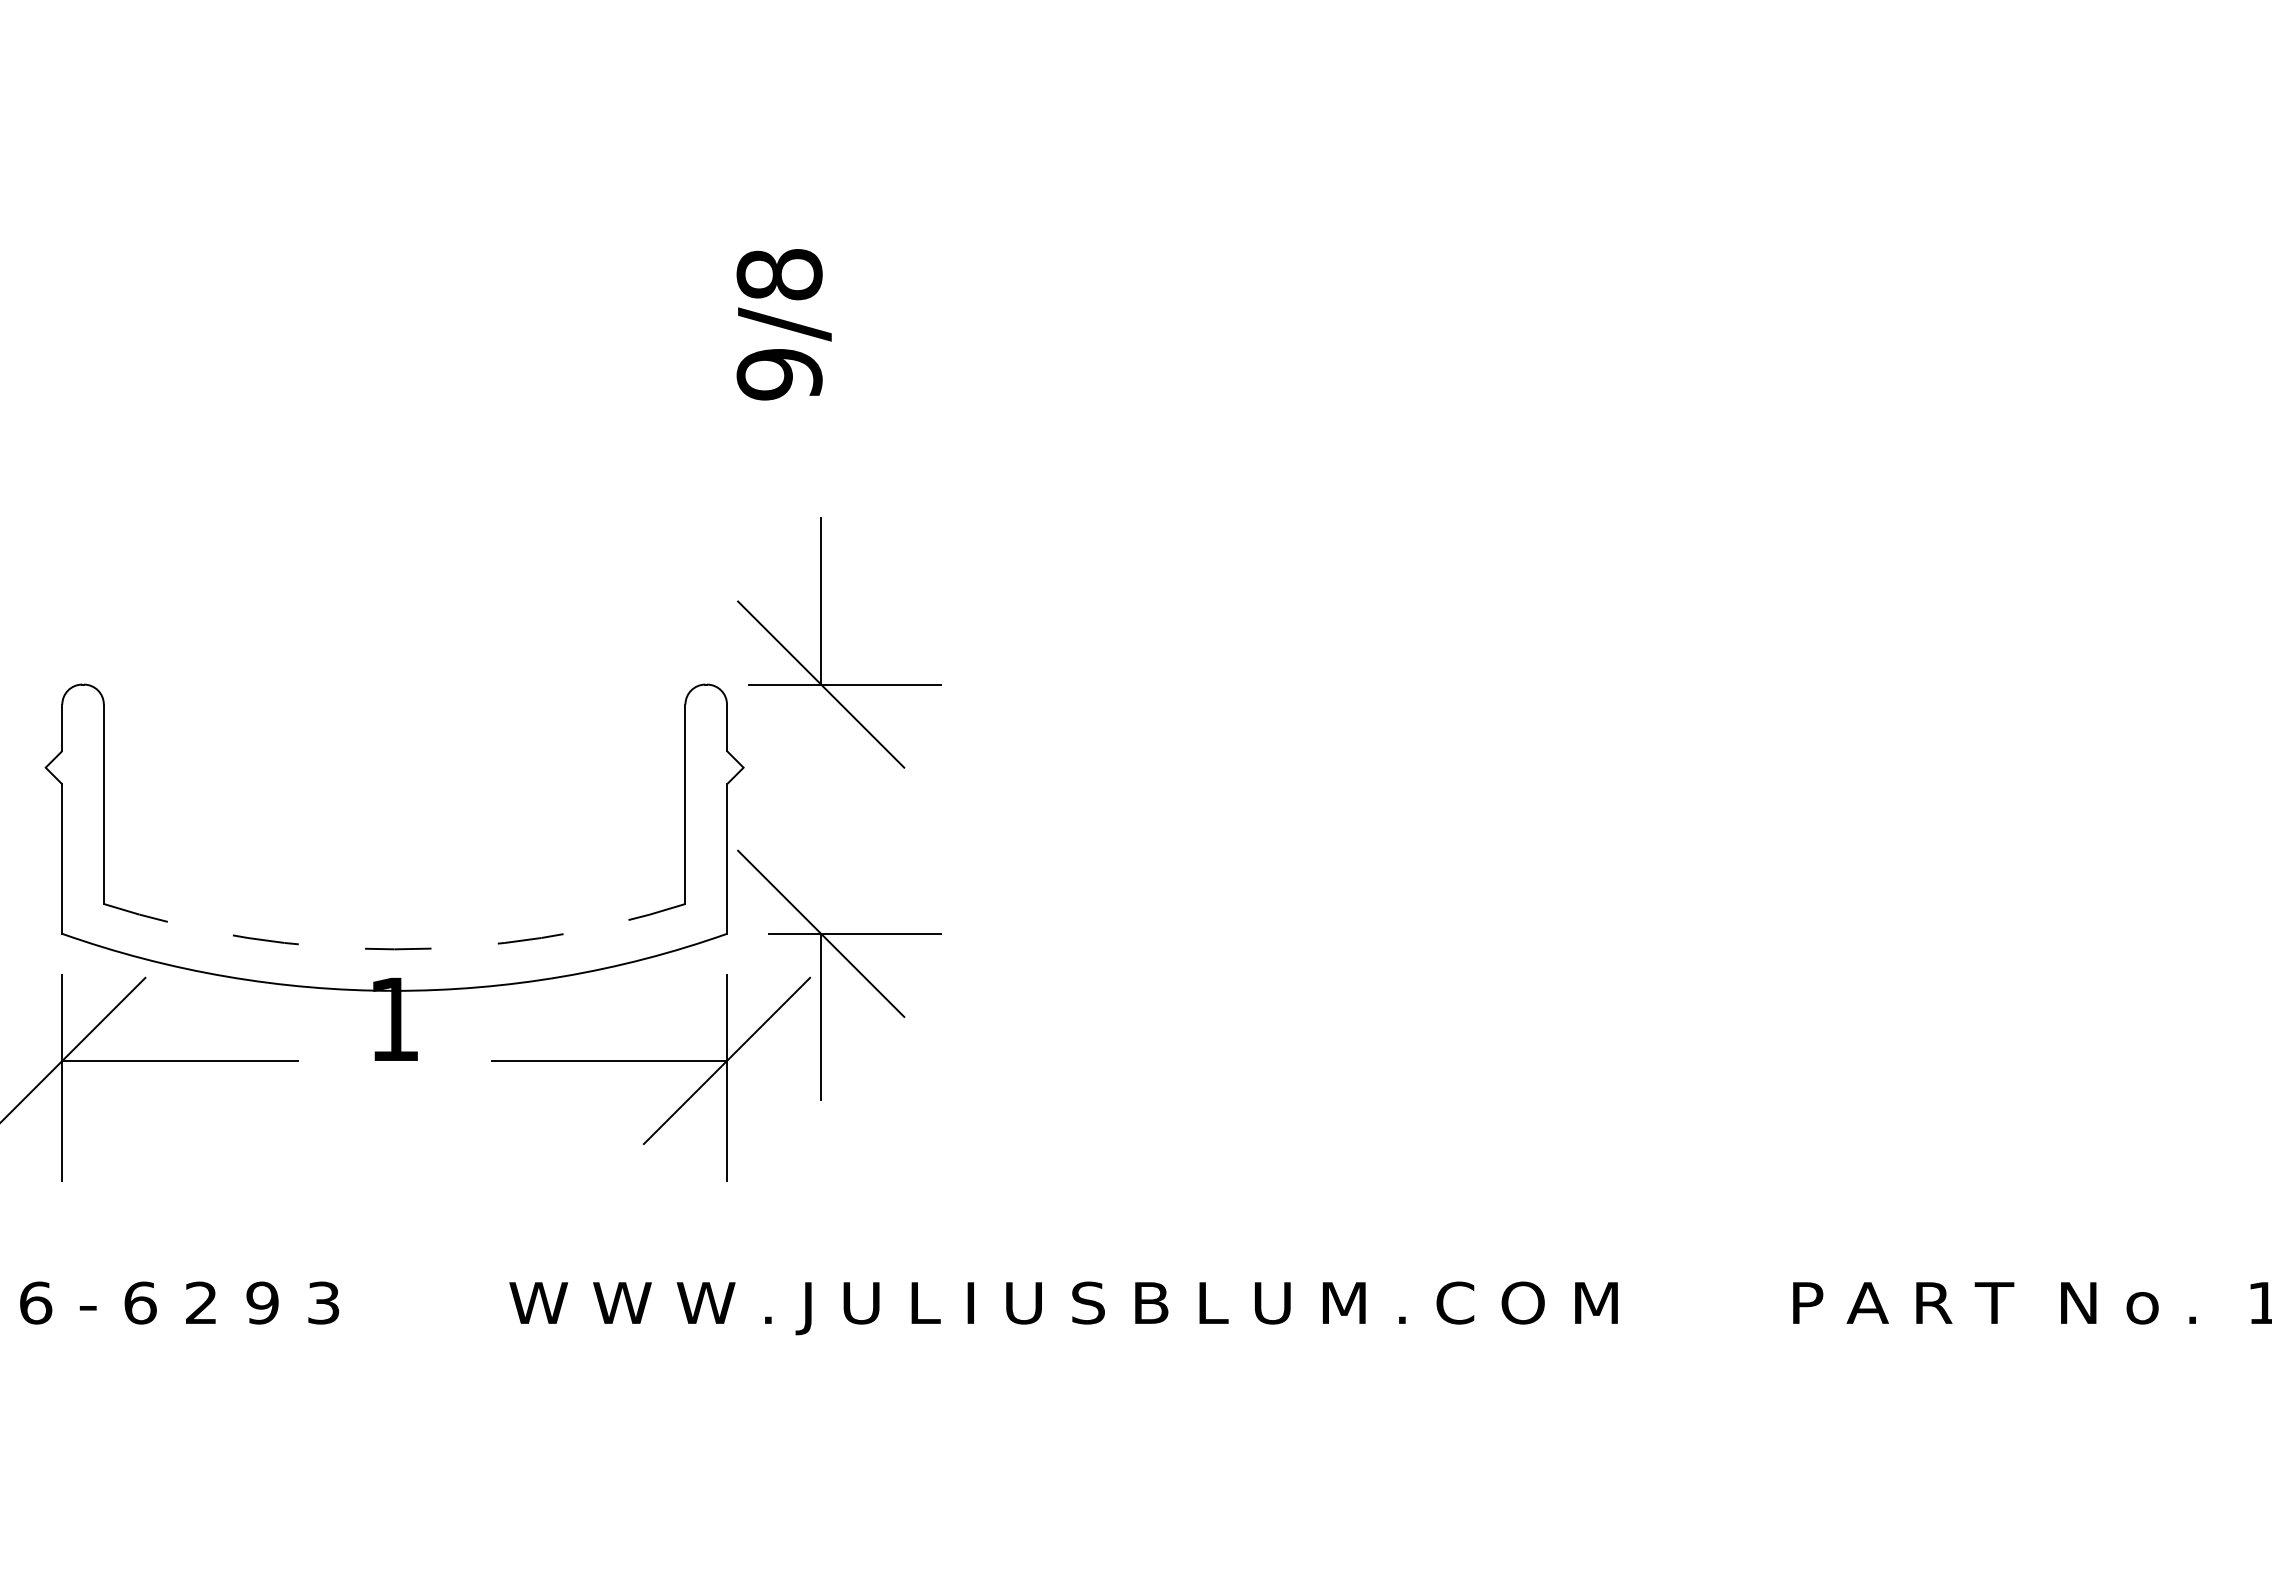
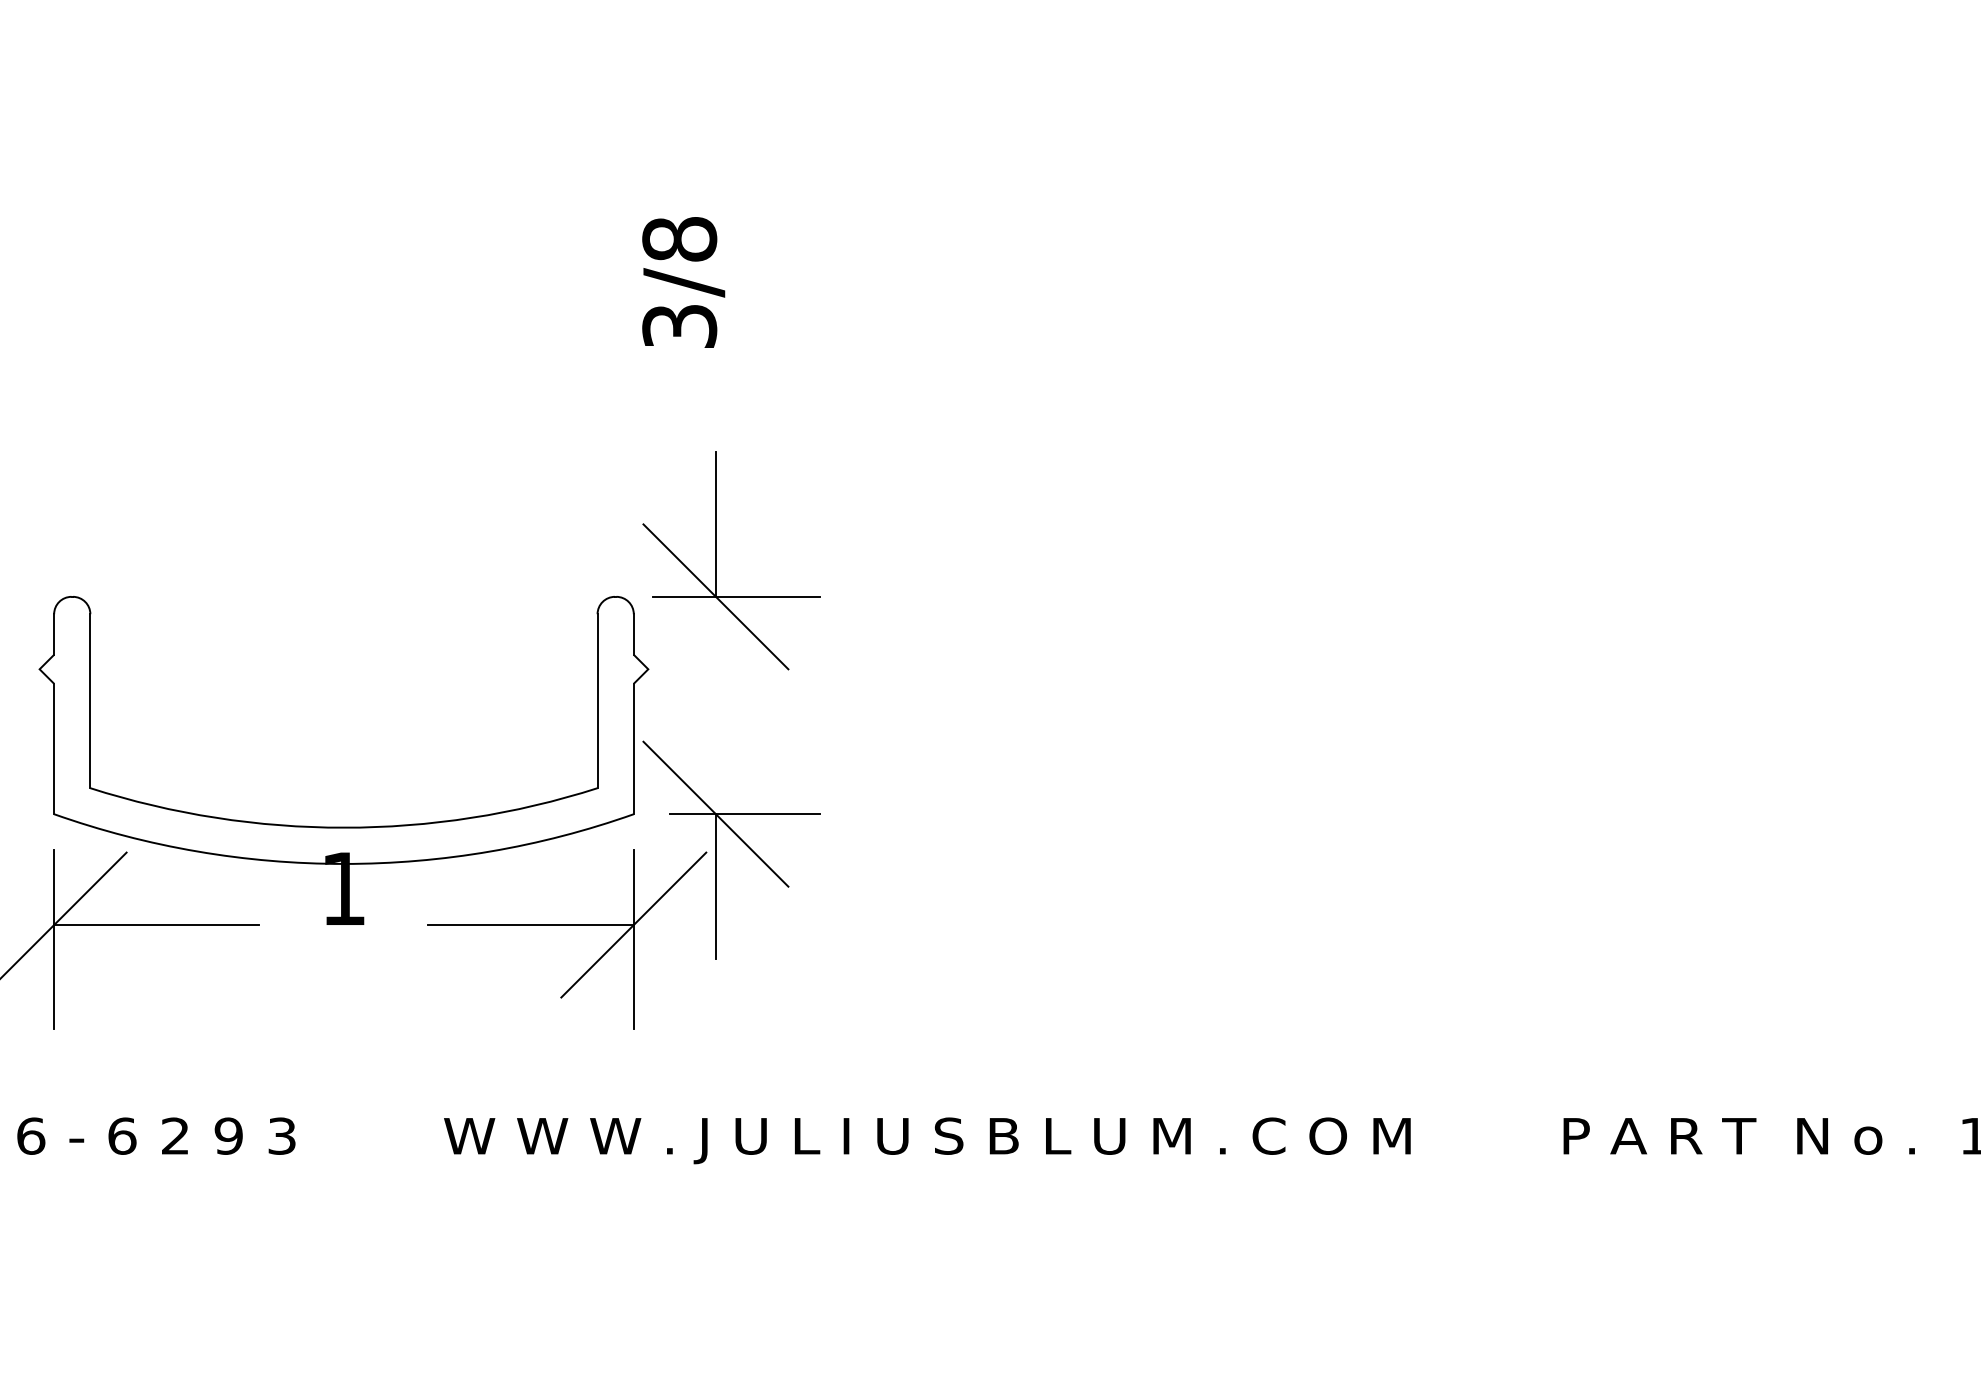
text: (779, 374) -> (679, 326), 9/8 -> 3/8
arc: (394, 949) -> (343, 827), dashed -> solid

